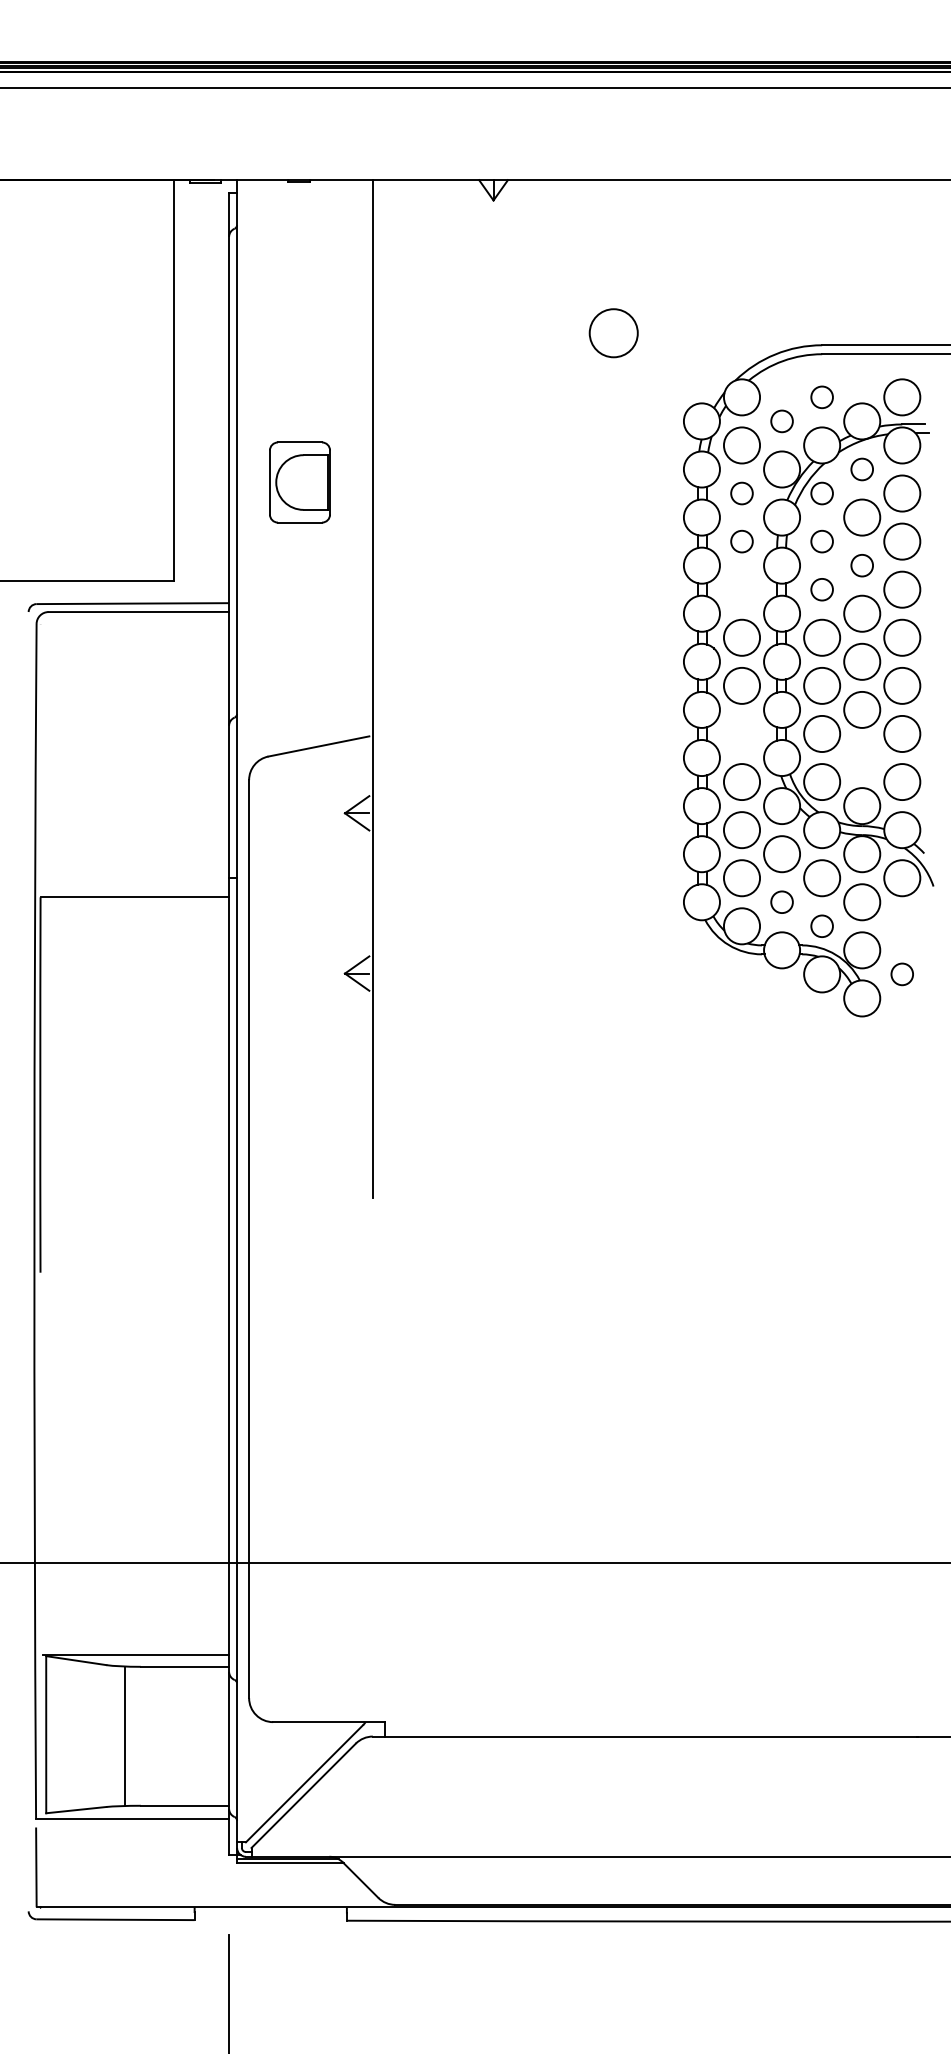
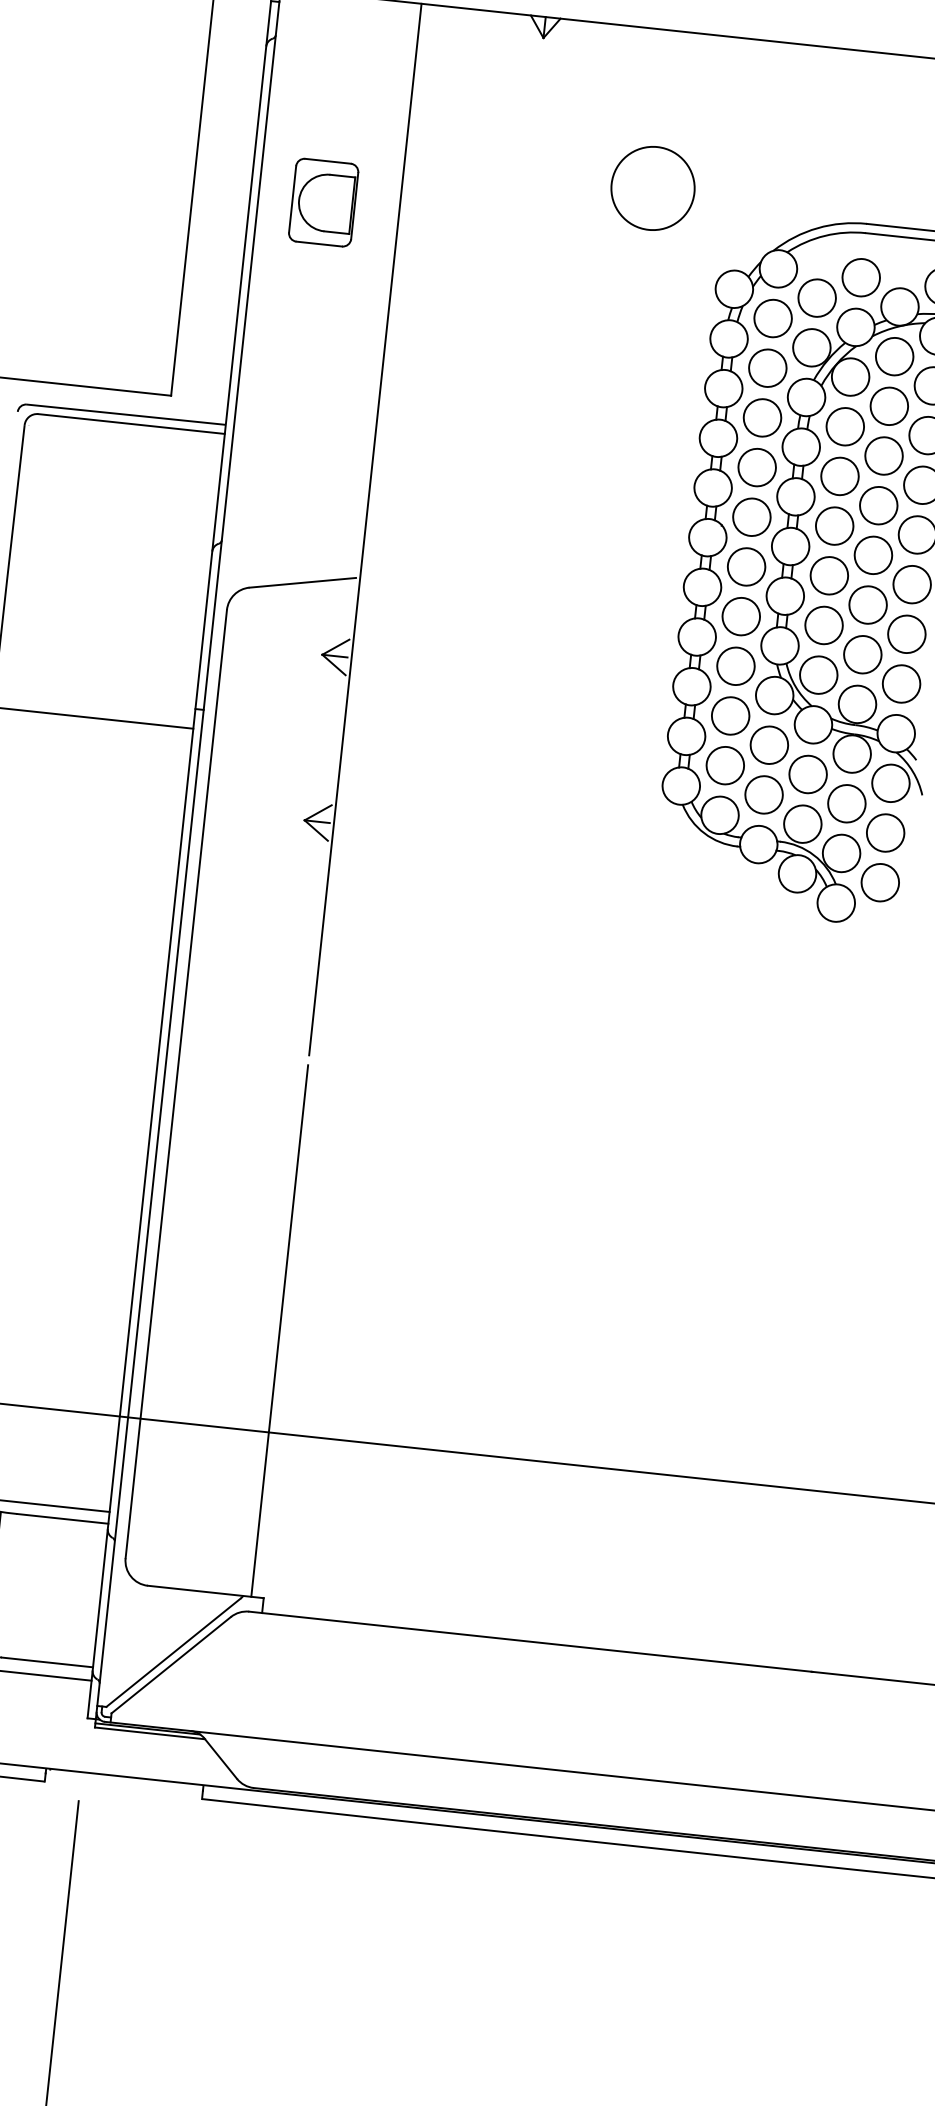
circle: (613, 333) -> (652, 188), size x1.67
circle: (822, 397) -> (861, 277), size x1.67
circle: (782, 421) -> (817, 298), size x1.67
circle: (862, 469) -> (894, 356), size x1.67
part: (299, 482) -> (323, 202), moved
circle: (741, 493) -> (767, 368), size x1.67
circle: (822, 493) -> (850, 377), size x1.67
circle: (741, 541) -> (762, 417), size x1.67
circle: (822, 541) -> (845, 426), size x1.67
circle: (862, 565) -> (884, 455), size x1.67
circle: (741, 589) -> (756, 467), added
circle: (822, 589) -> (840, 476), size x1.67
circle: (741, 733) -> (740, 616), added
circle: (862, 757) -> (863, 654), added
circle: (782, 902) -> (764, 795), size x1.67
circle: (822, 926) -> (803, 824), size x1.67
circle: (902, 926) -> (885, 833), added
circle: (902, 974) -> (880, 882), size x1.67
line: (373, 1464) -> (279, 1330), added

